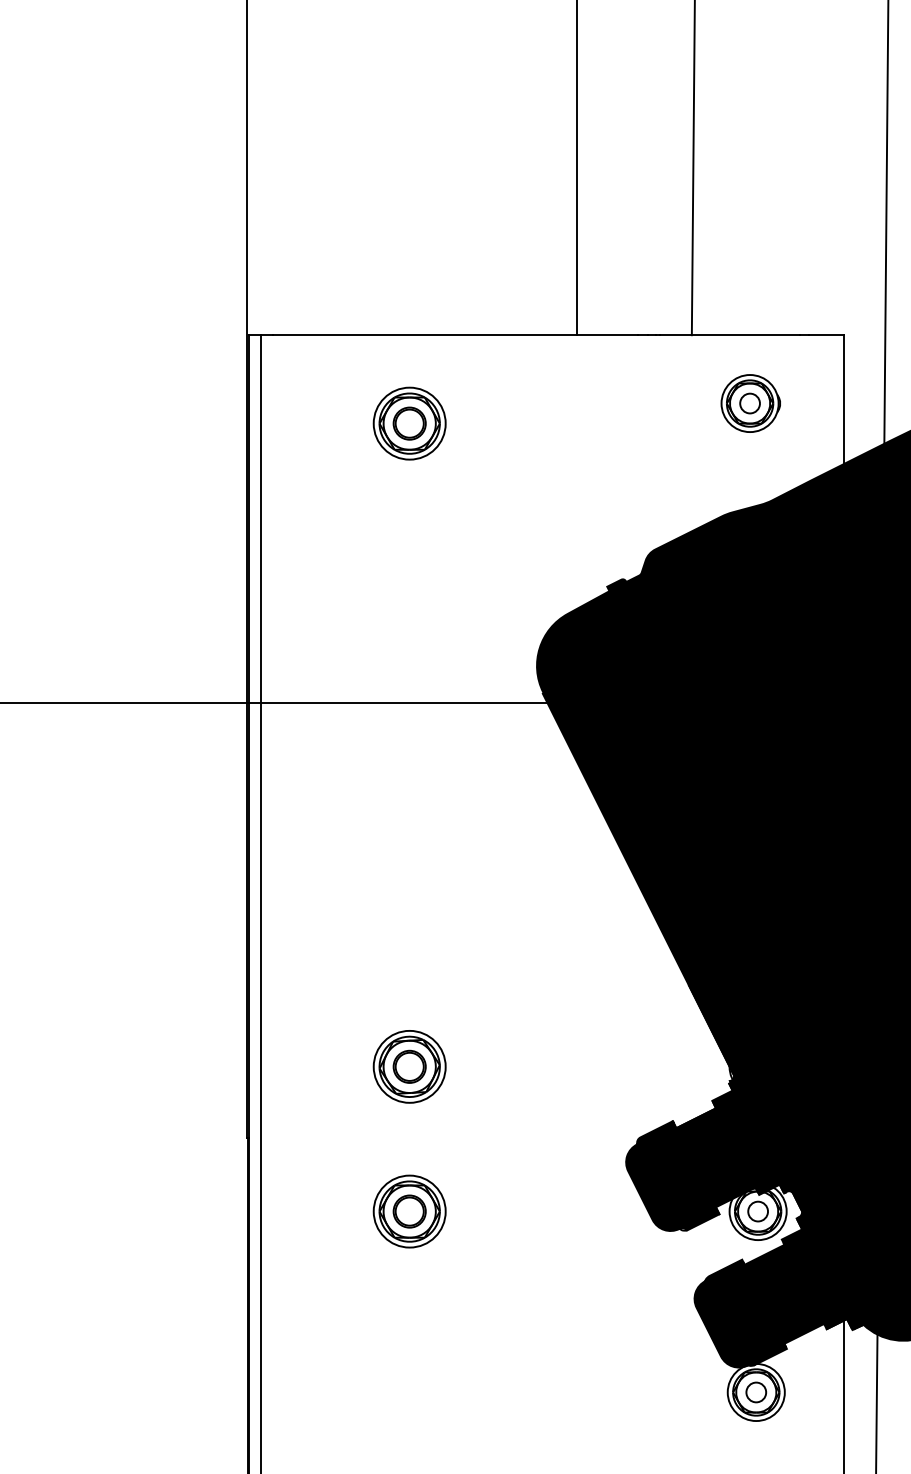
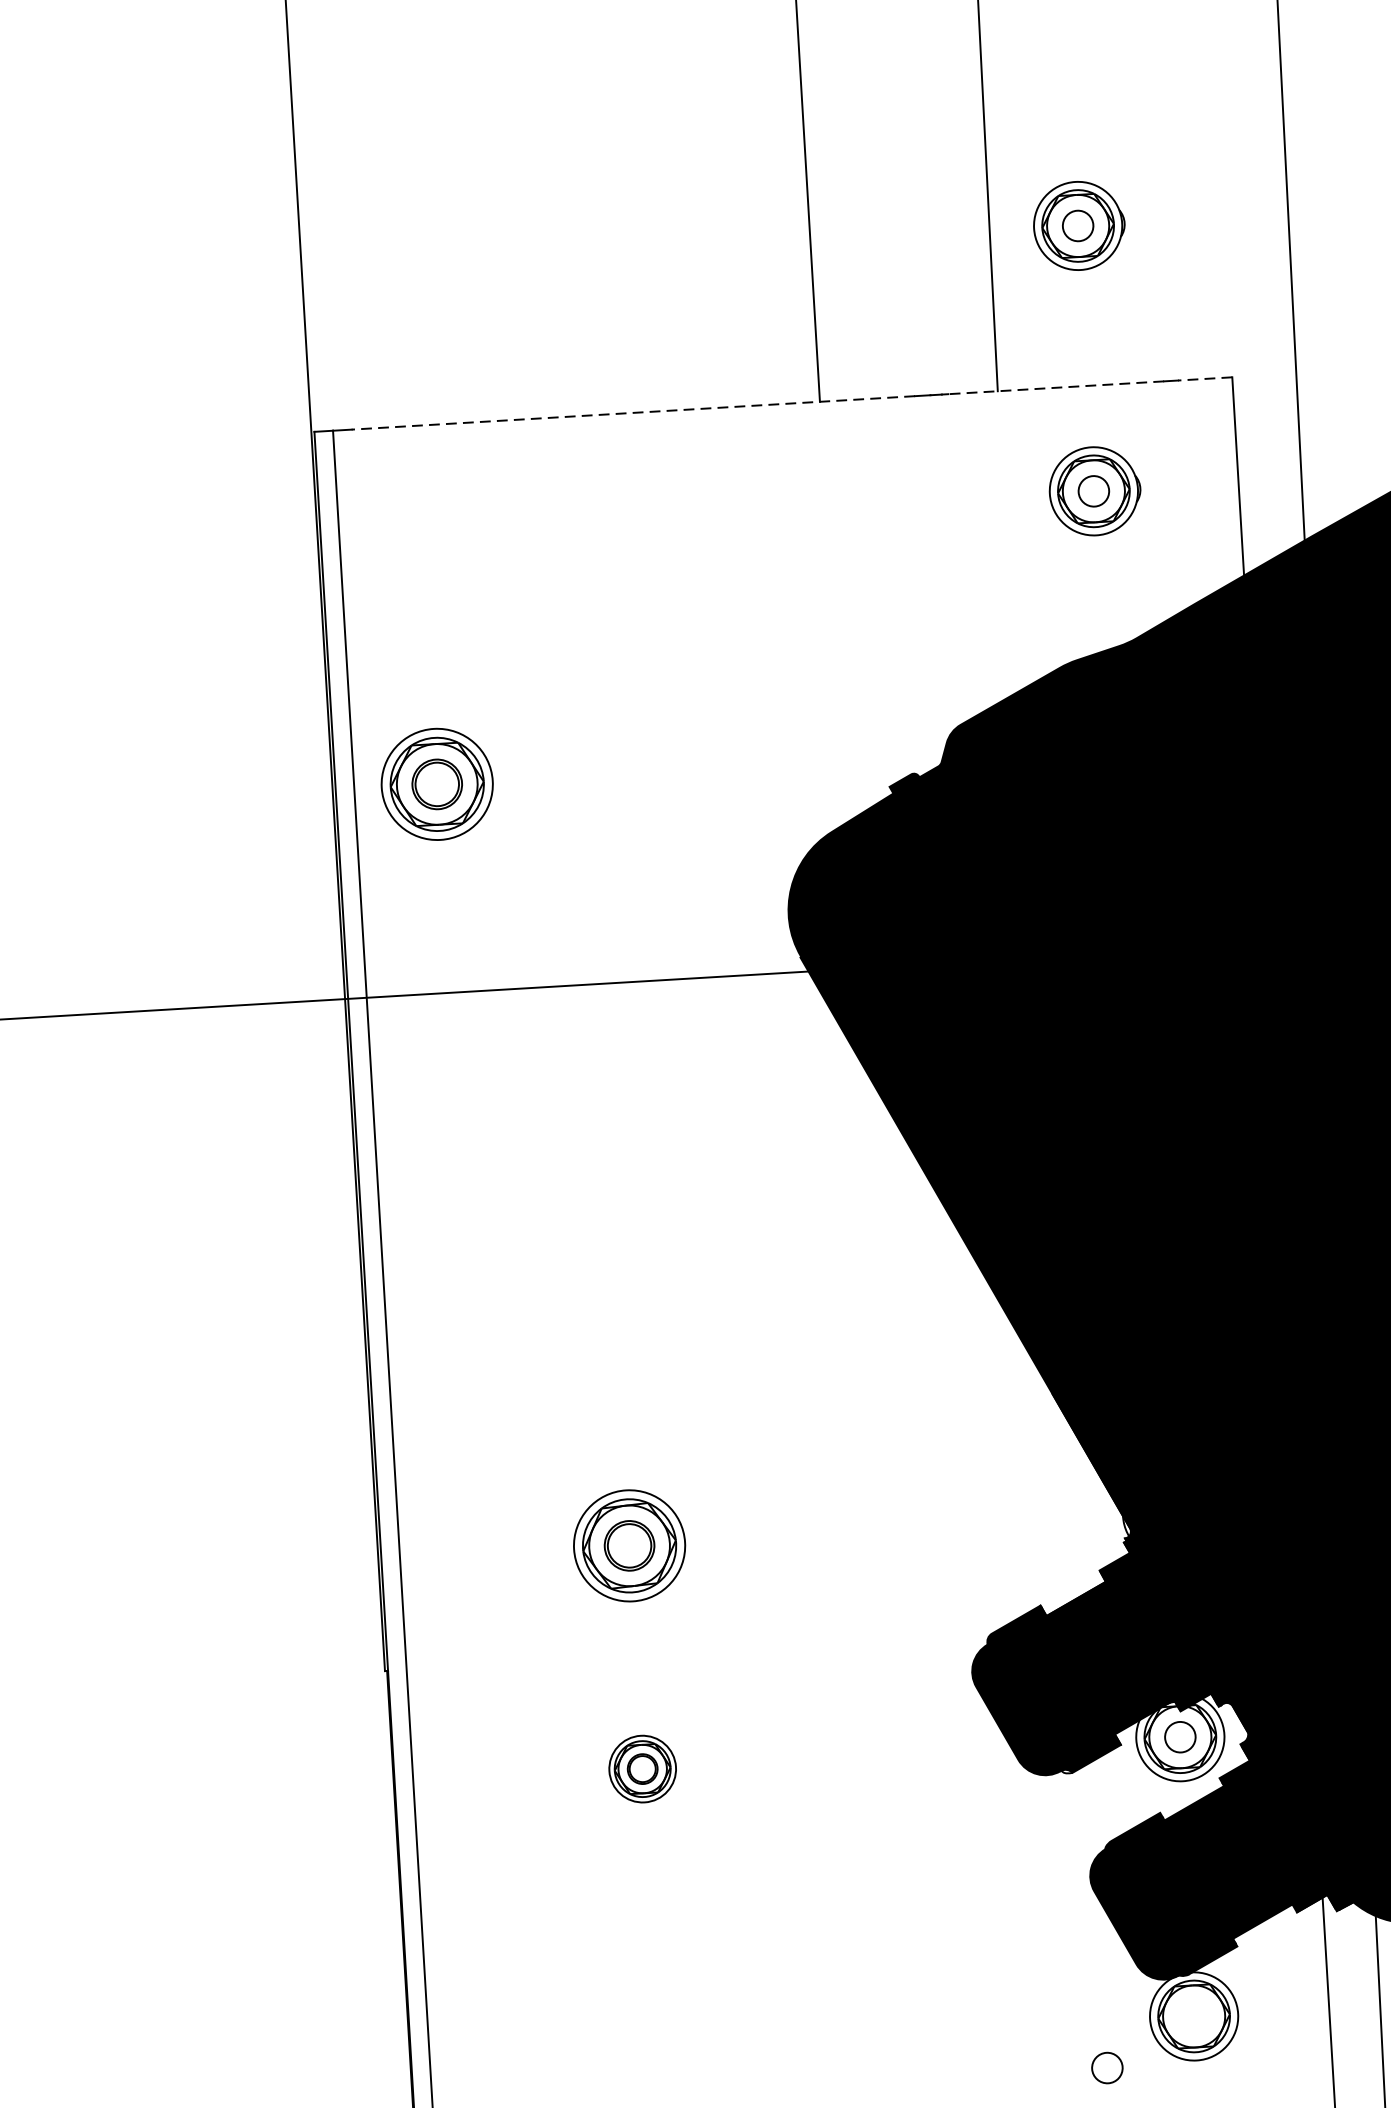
part: (750, 231) -> (1078, 225), added
line: (455, 335) -> (633, 413), solid -> dashed
line: (729, 335) -> (1055, 388), solid -> dashed
line: (826, 335) -> (1205, 379), solid -> dashed
part: (409, 423) -> (436, 784), moved
part: (409, 1211) -> (642, 1769), size x0.6
circle: (756, 1392) -> (1107, 2068), moved

